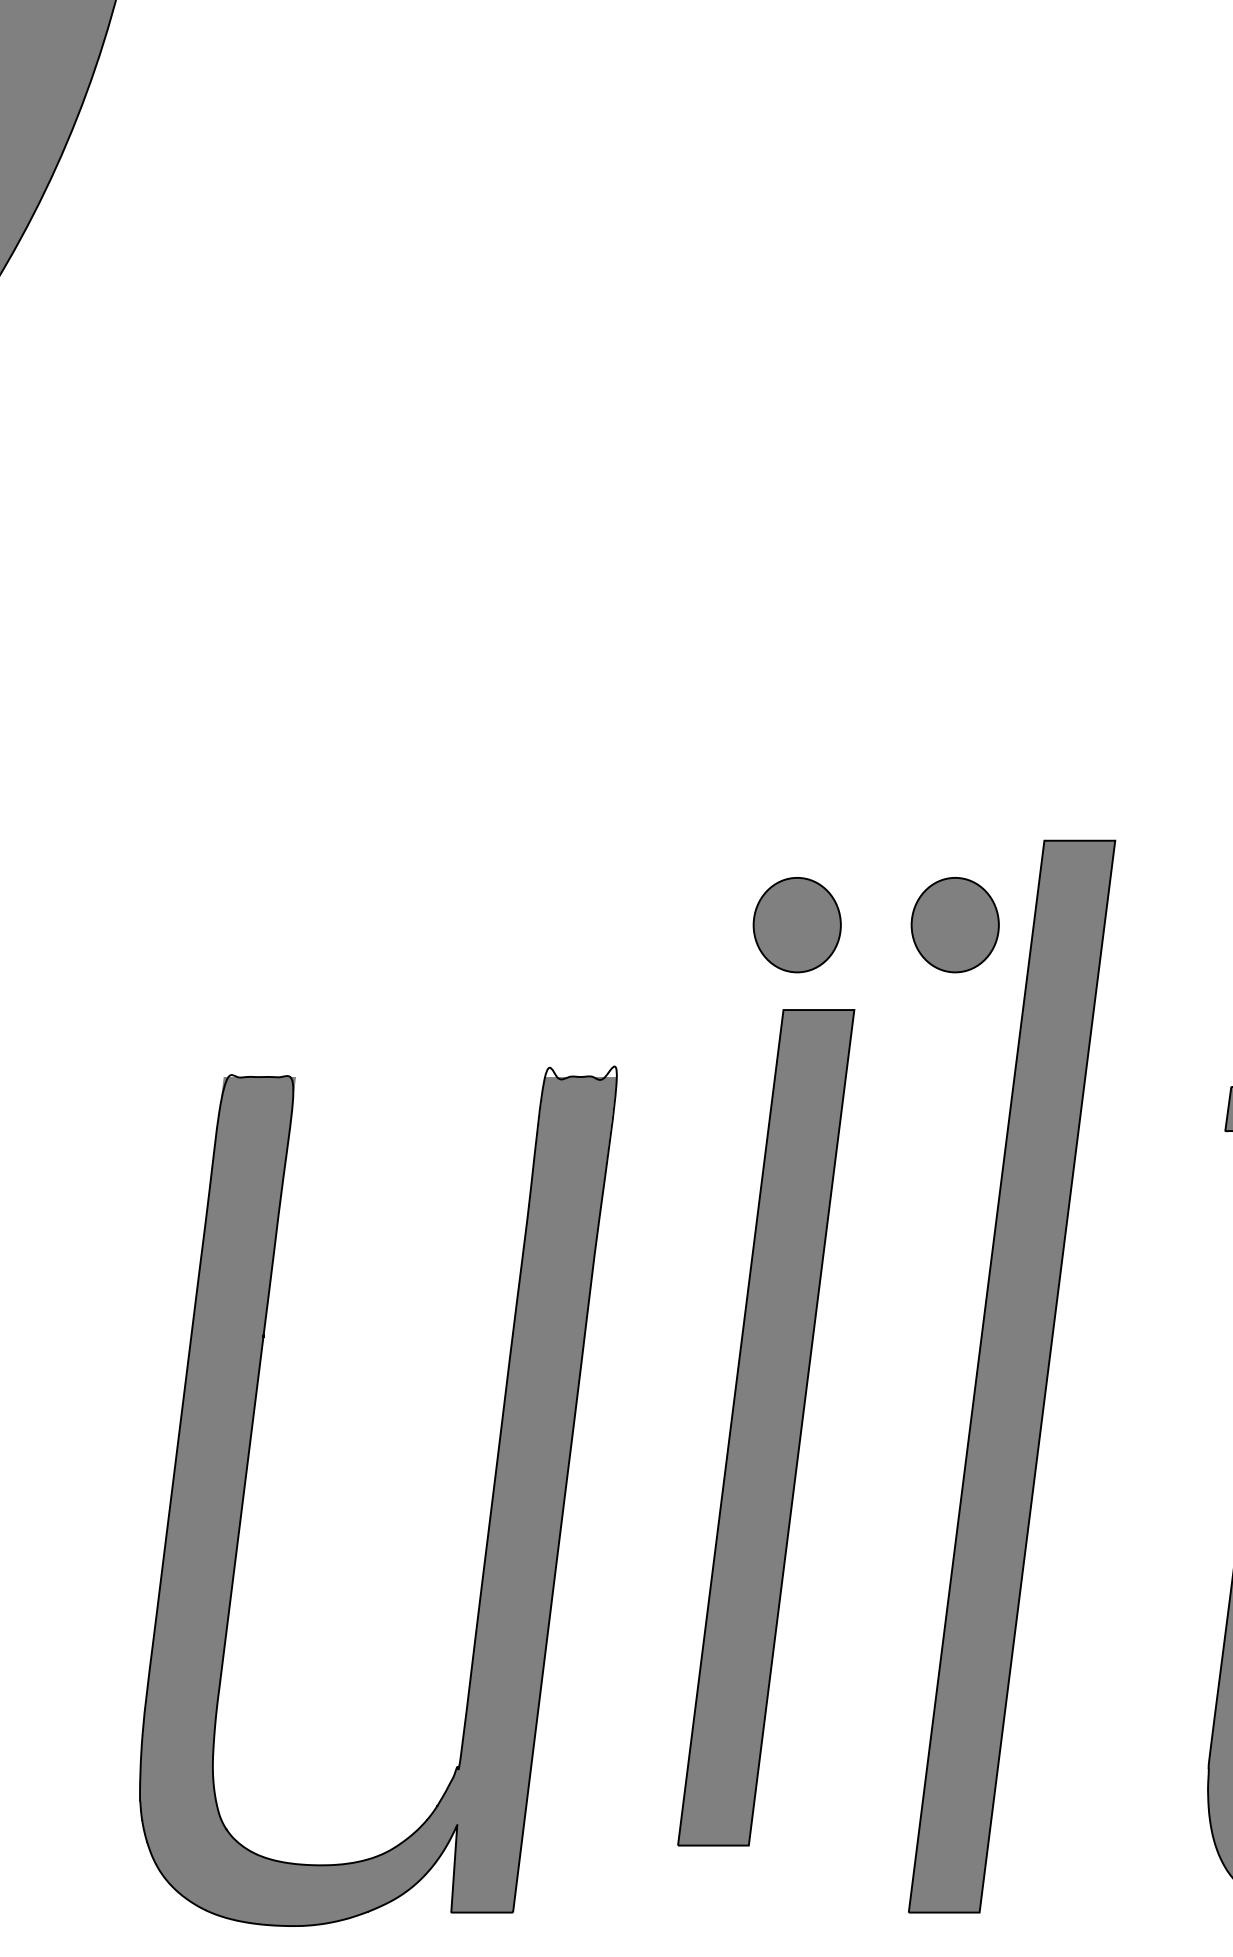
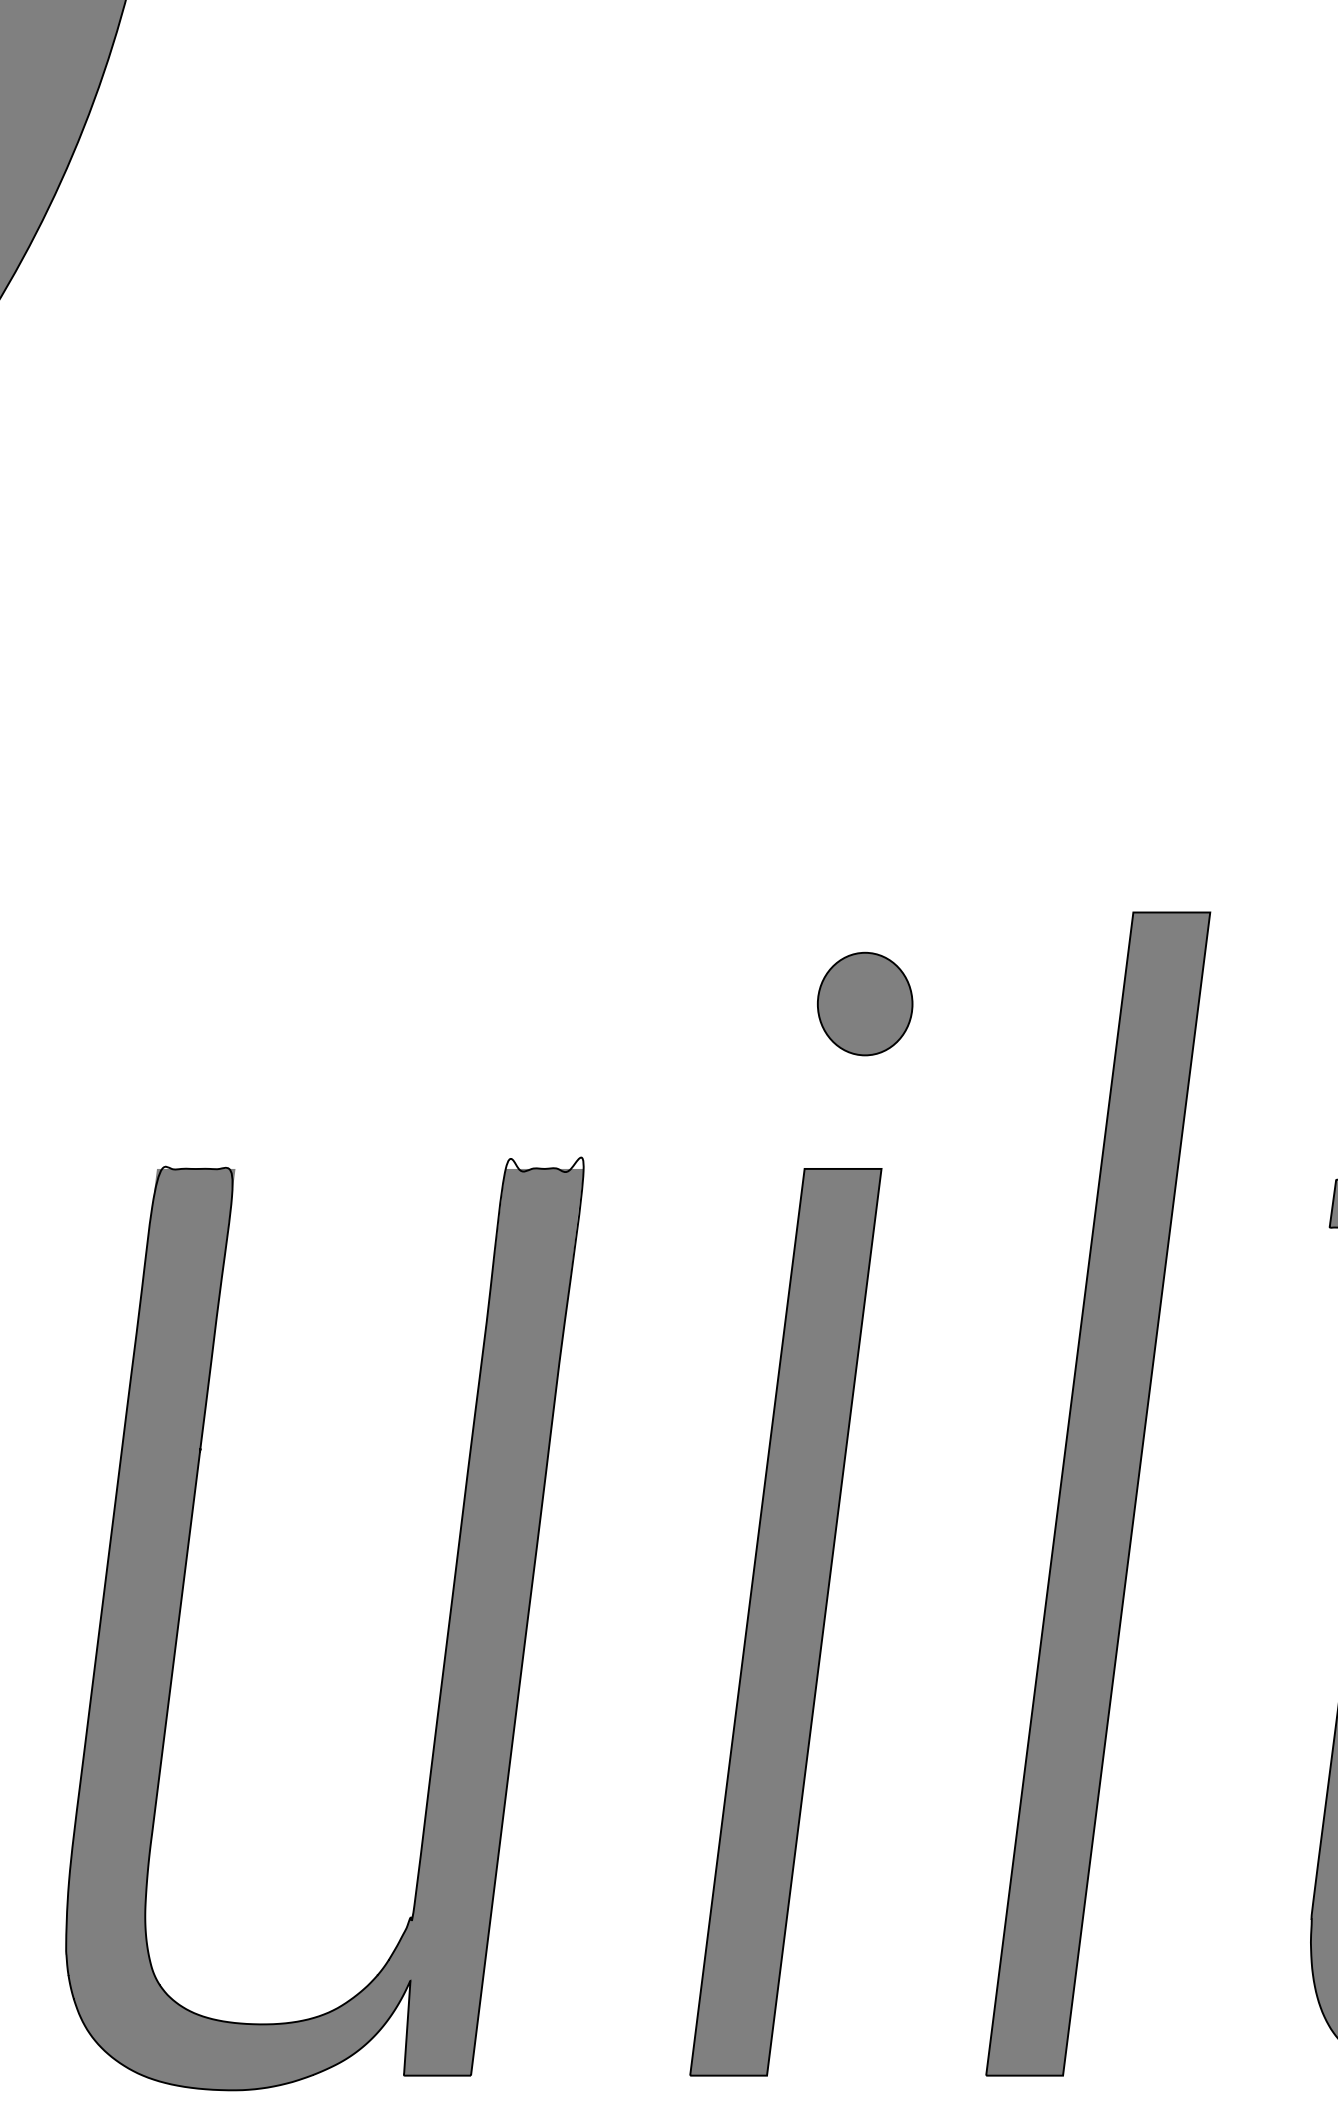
part: (954, 925) -> (1035, 1004), removed
part: (766, 1427) -> (786, 1621), moved
part: (490, 1505) -> (446, 1633), moved

